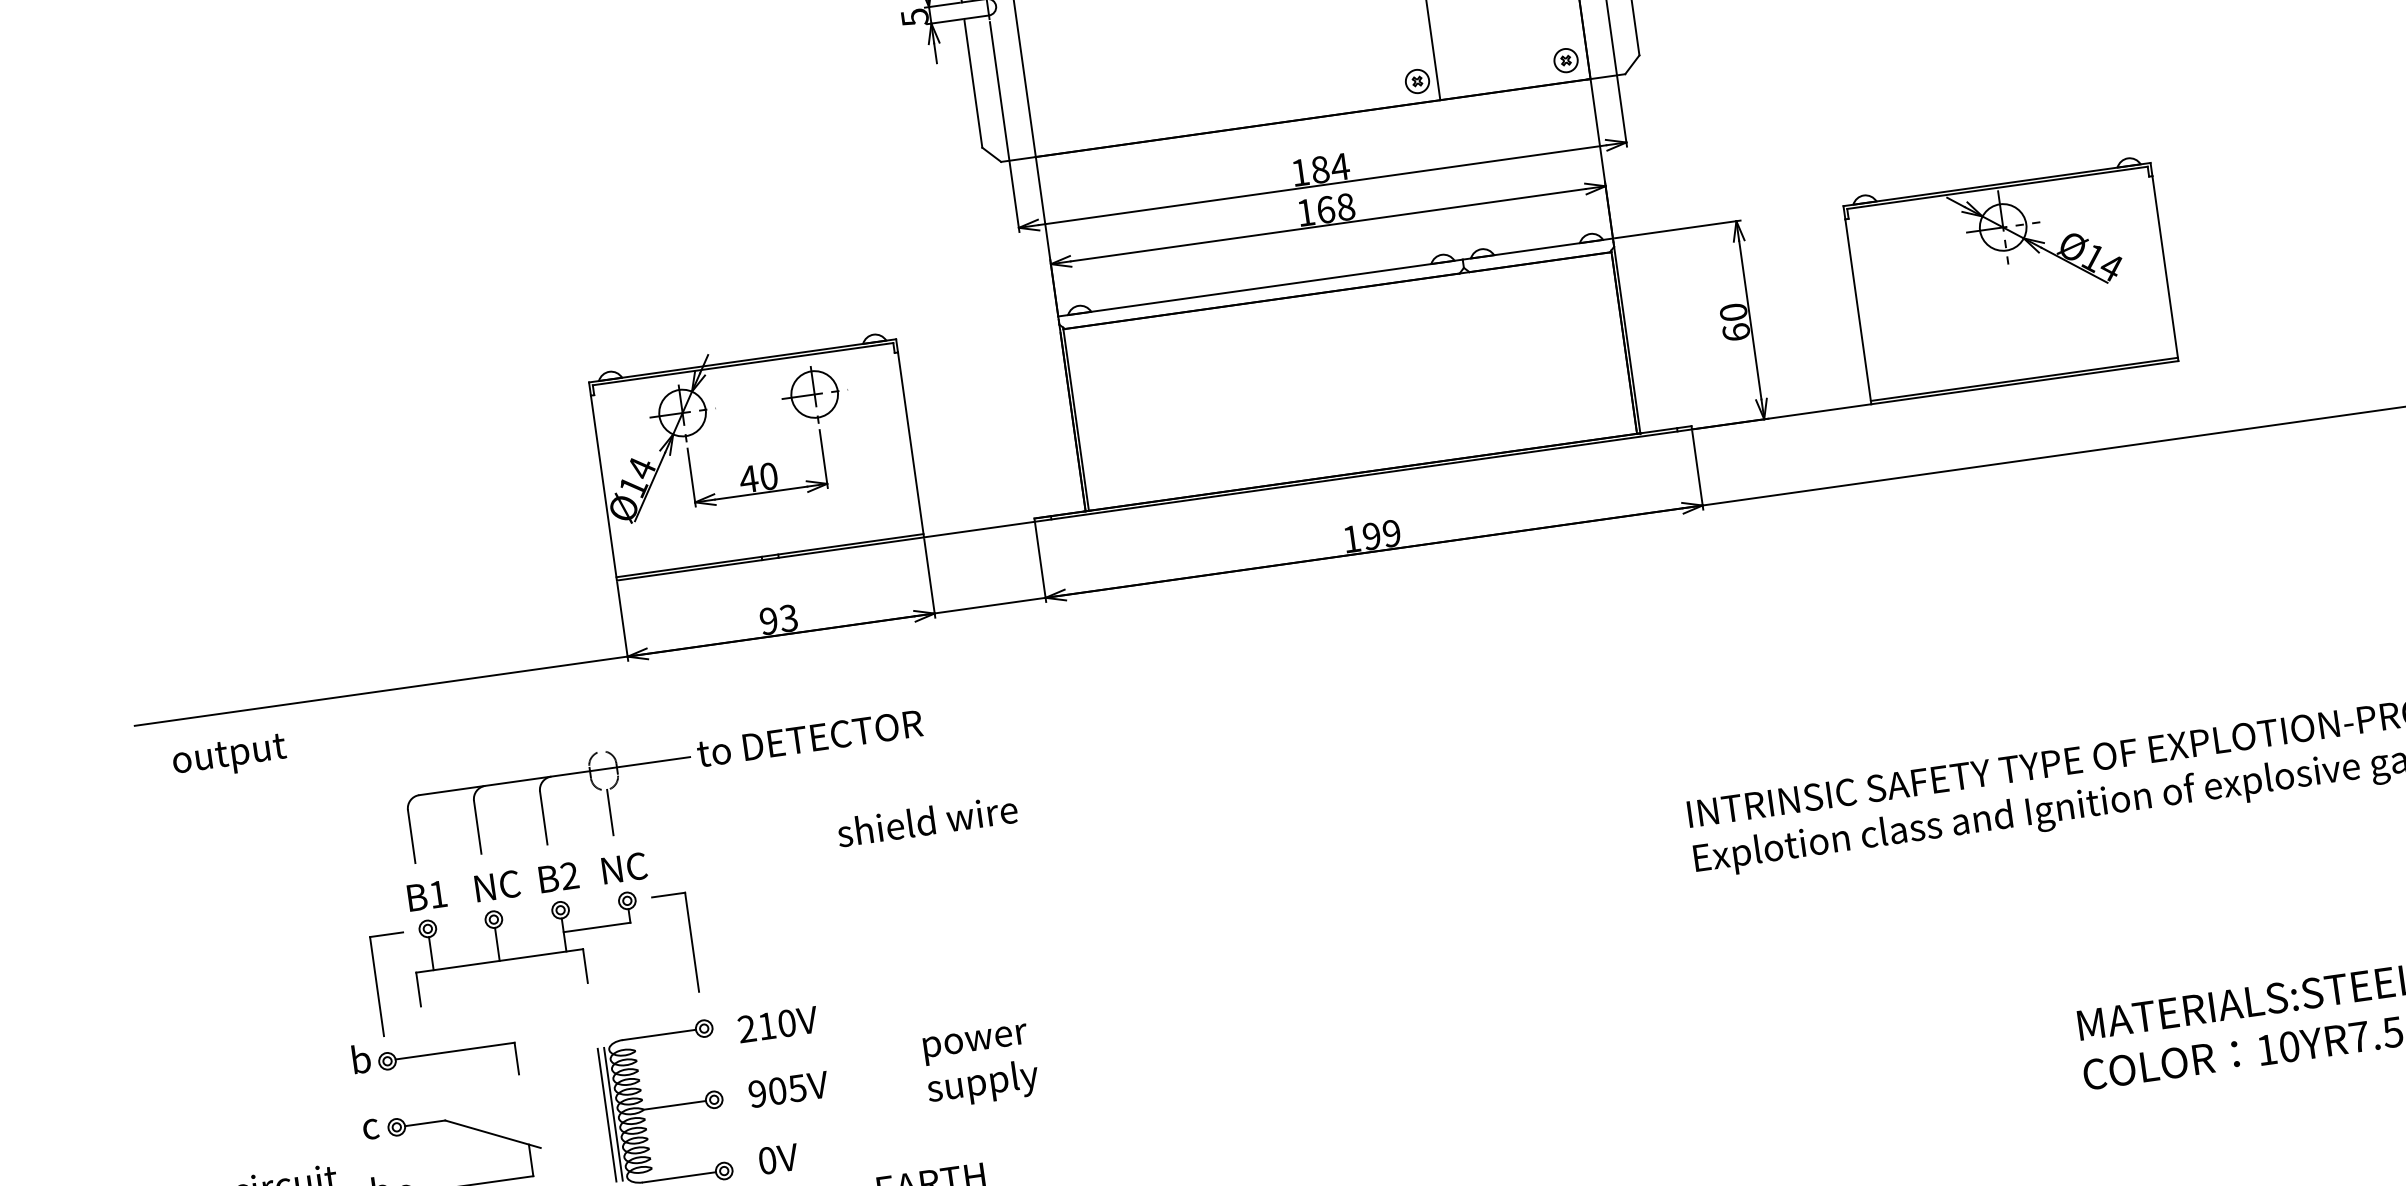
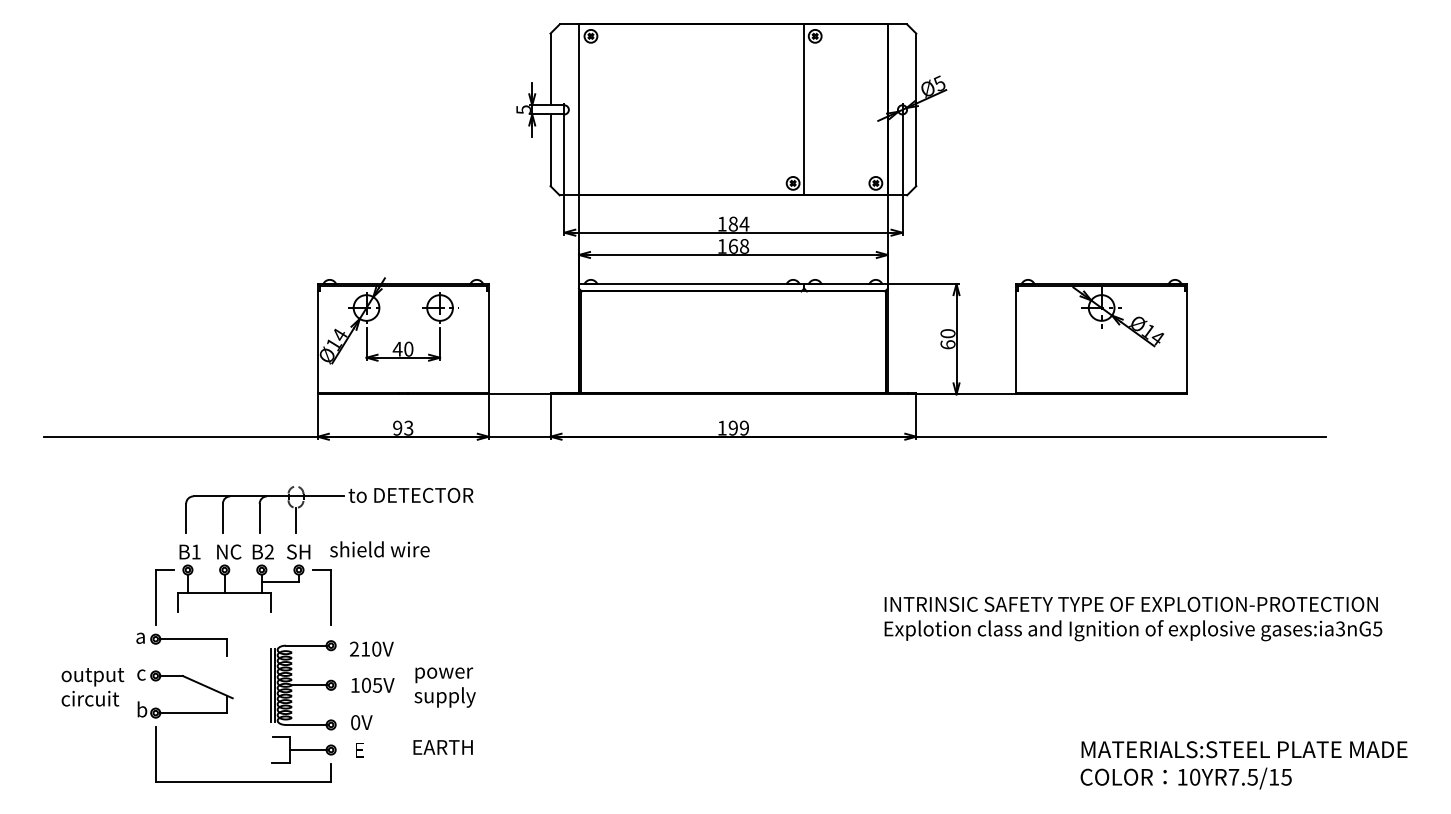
text: (229, 758) -> (92, 677), moved
text: (926, 821) -> (379, 549), moved
text: (623, 867) -> (299, 551), NC -> SH
text: (360, 1058) -> (141, 635), b -> a
text: (979, 1066) -> (444, 687), moved
text: (756, 1092) -> (354, 684), 905V -> 105V

